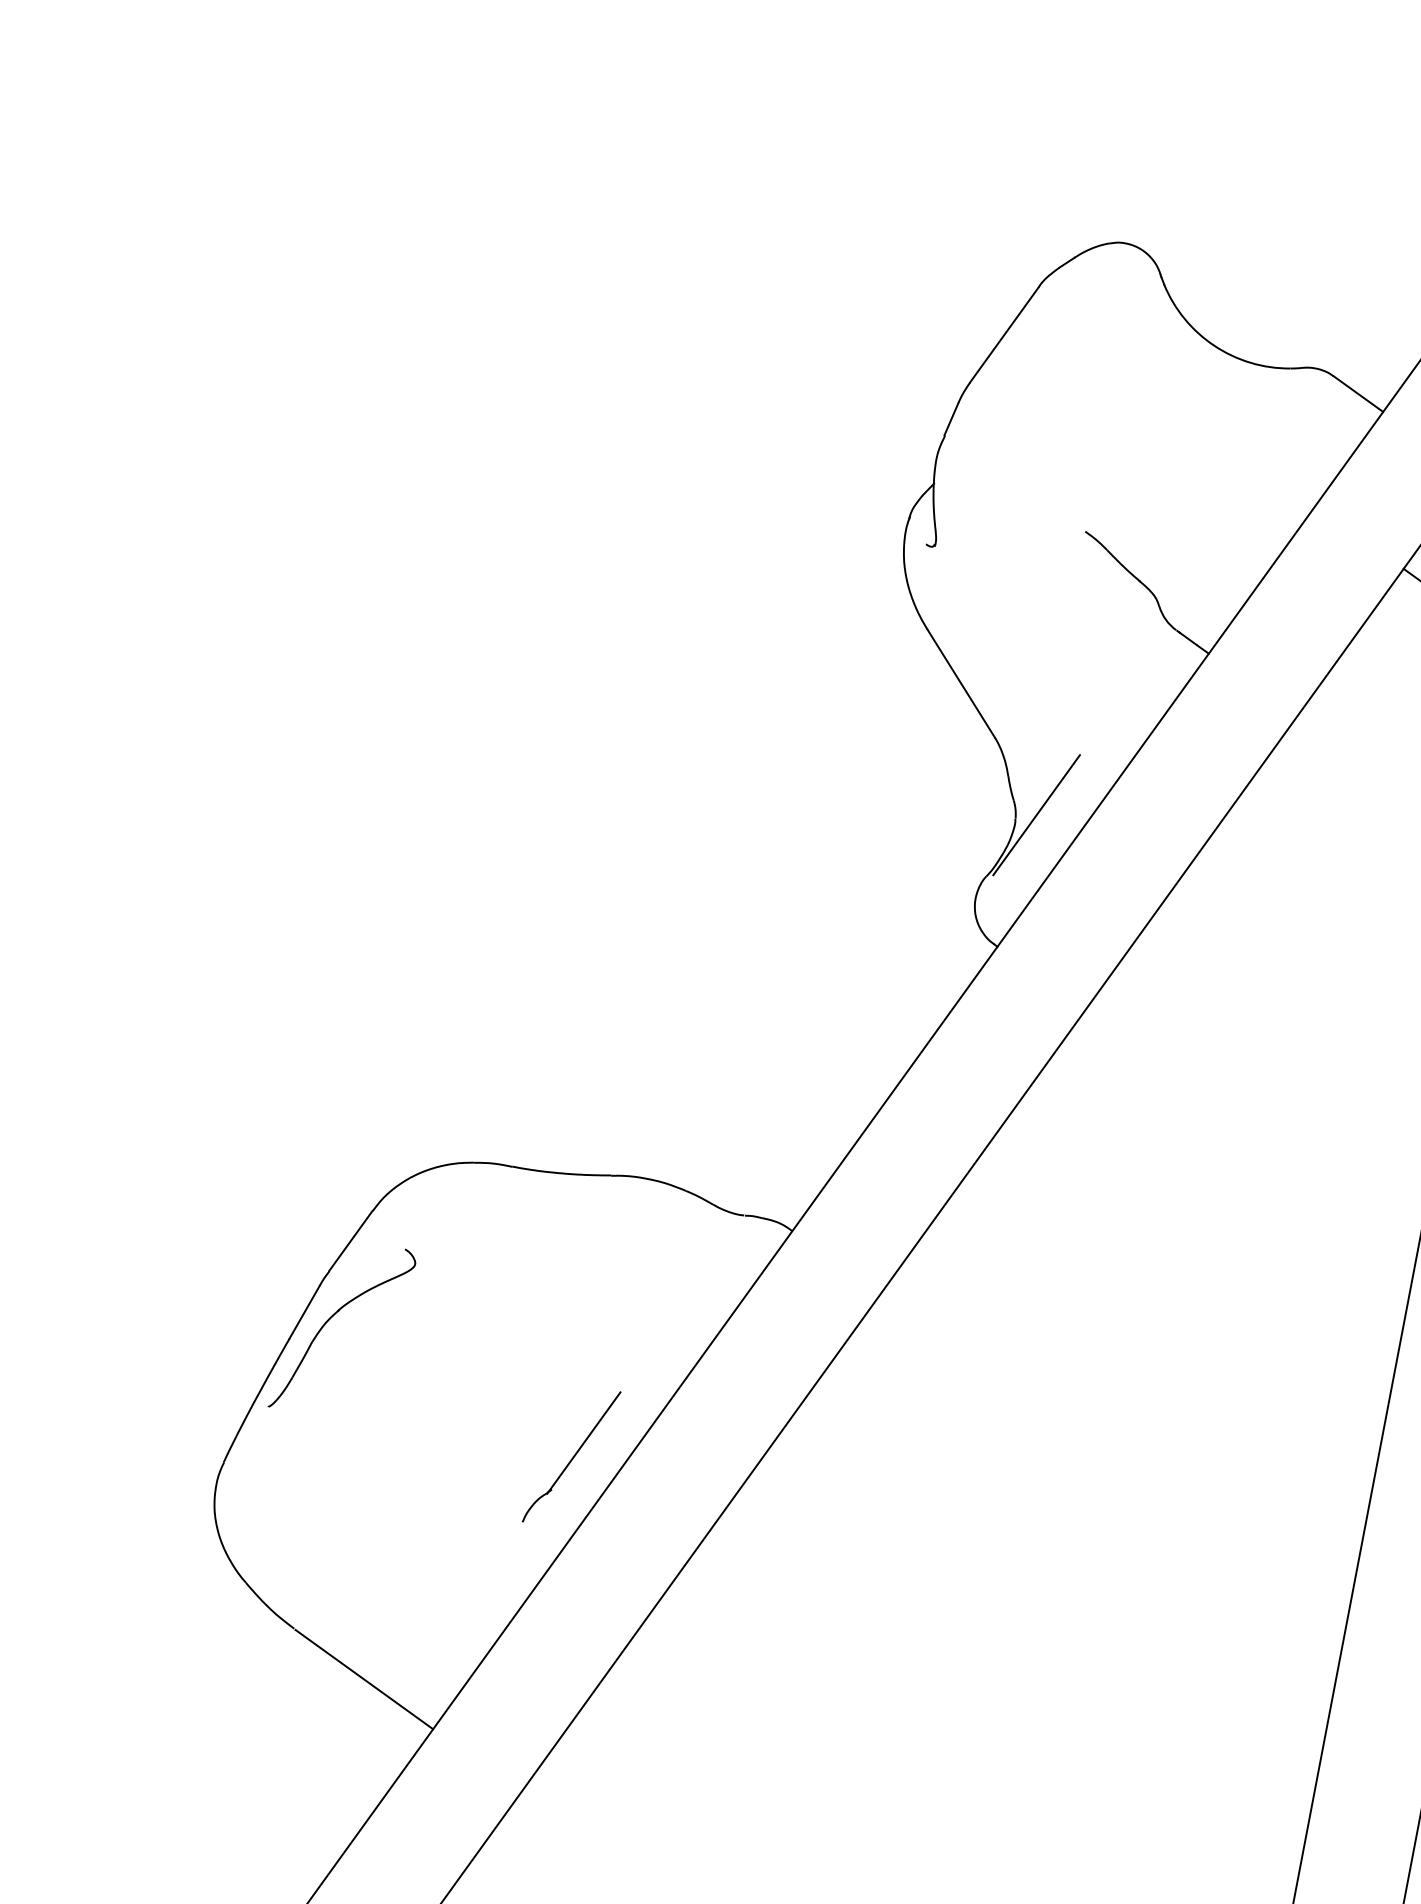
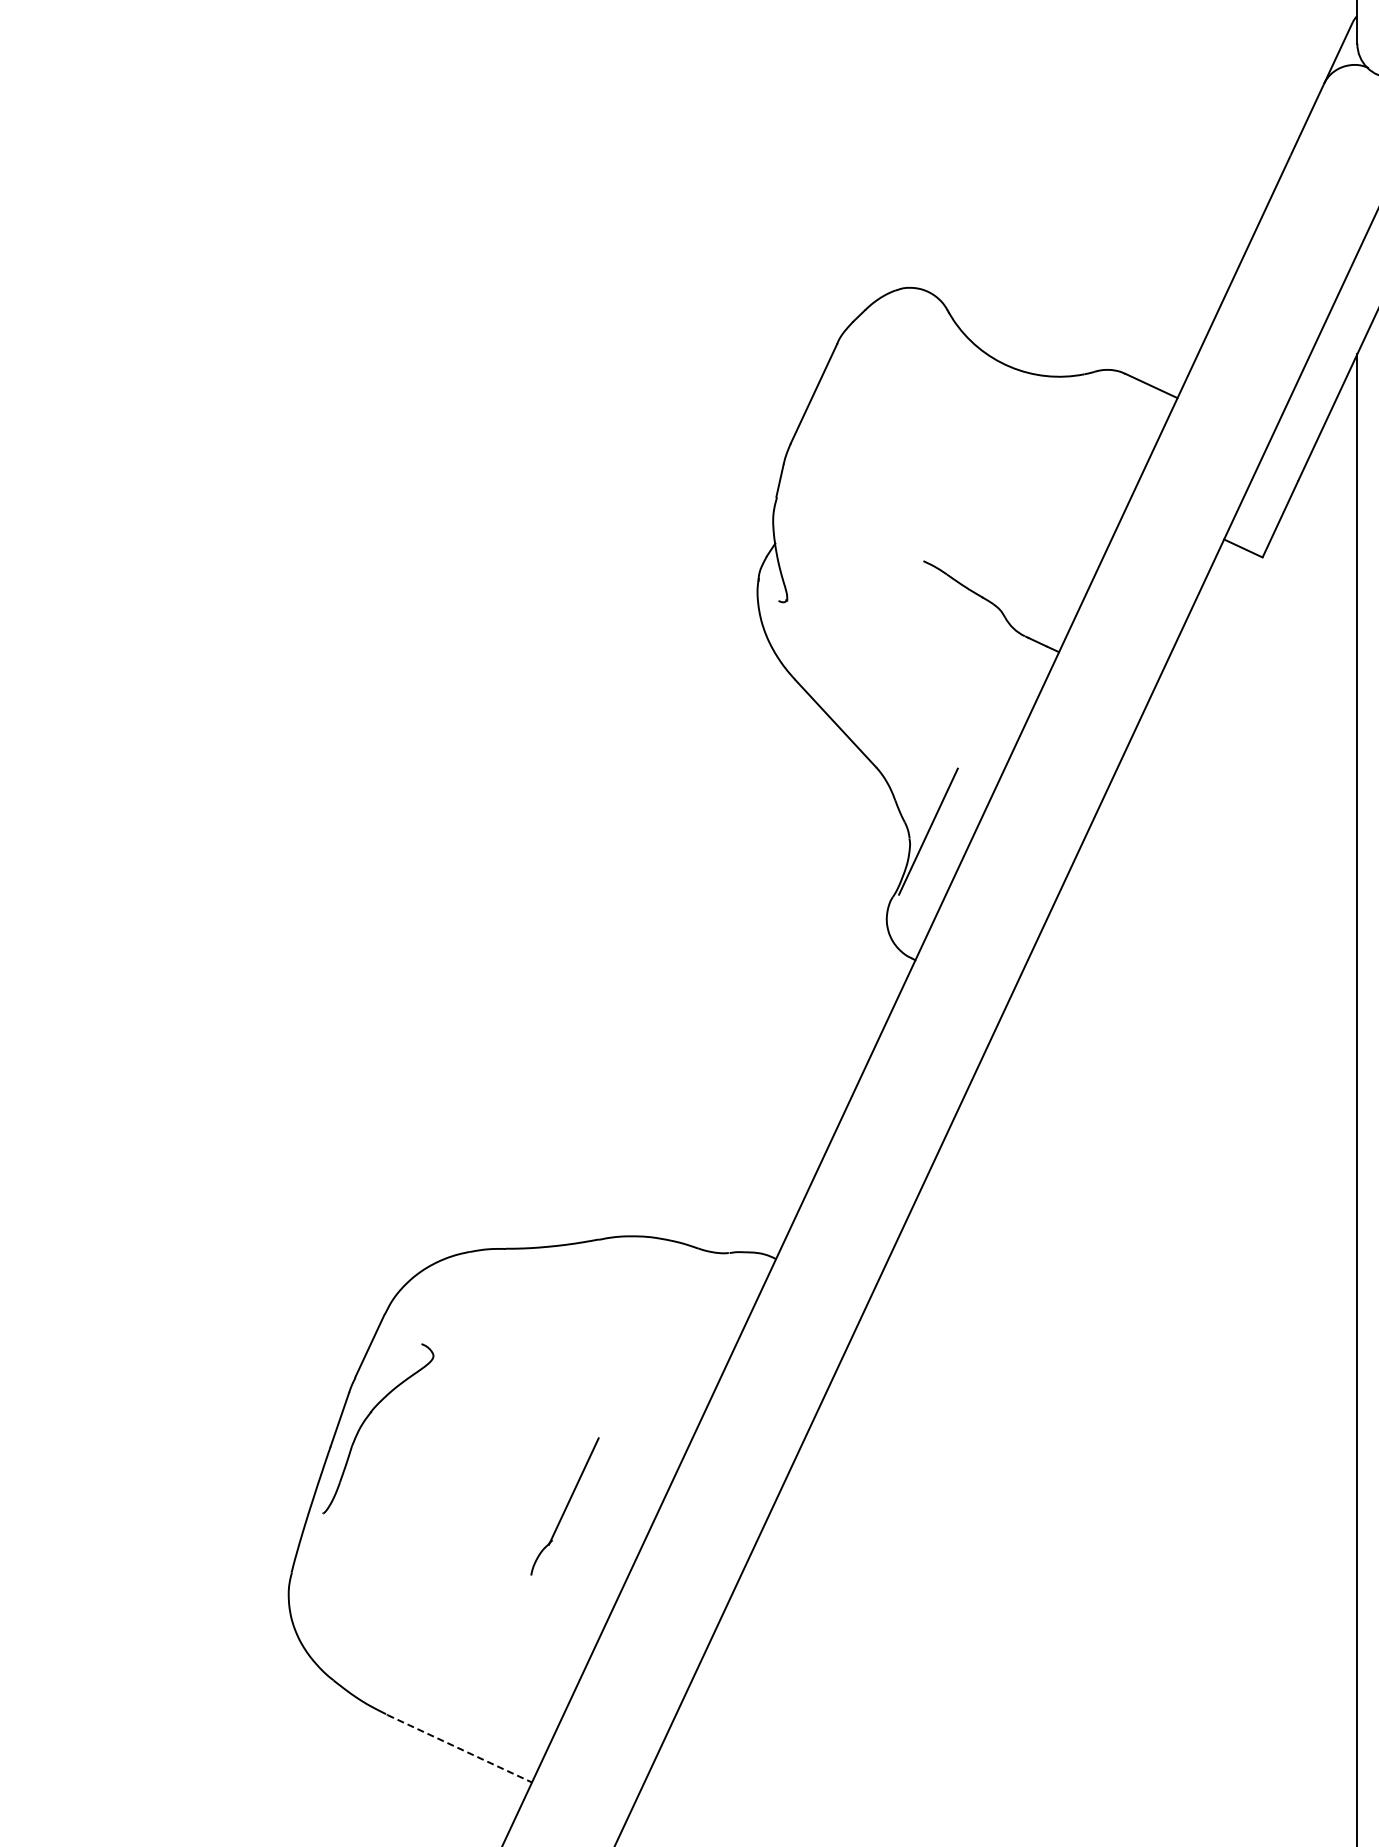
part: (571, 1456) -> (564, 1506), moved
line: (364, 1679) -> (459, 1748), solid -> dashed

